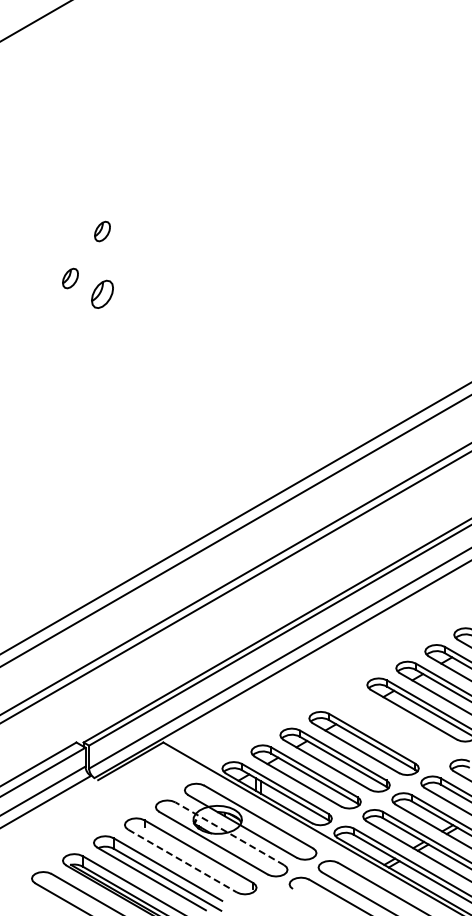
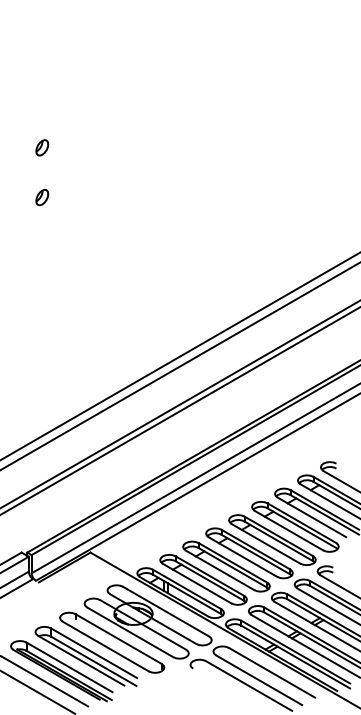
part: (70, 278) -> (16, 185), removed
part: (102, 293) -> (42, 196), size x0.71
part: (392, 726) -> (271, 539), added
line: (229, 833) -> (142, 624), dashed -> solid
line: (182, 861) -> (105, 646), dashed -> solid

